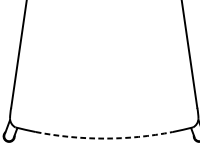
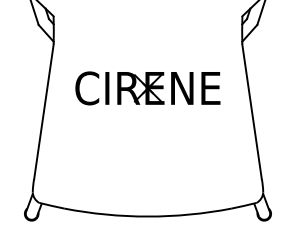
part: (103, 33) -> (147, 88), added
arc: (104, 138) -> (148, 216), dashed -> solid

